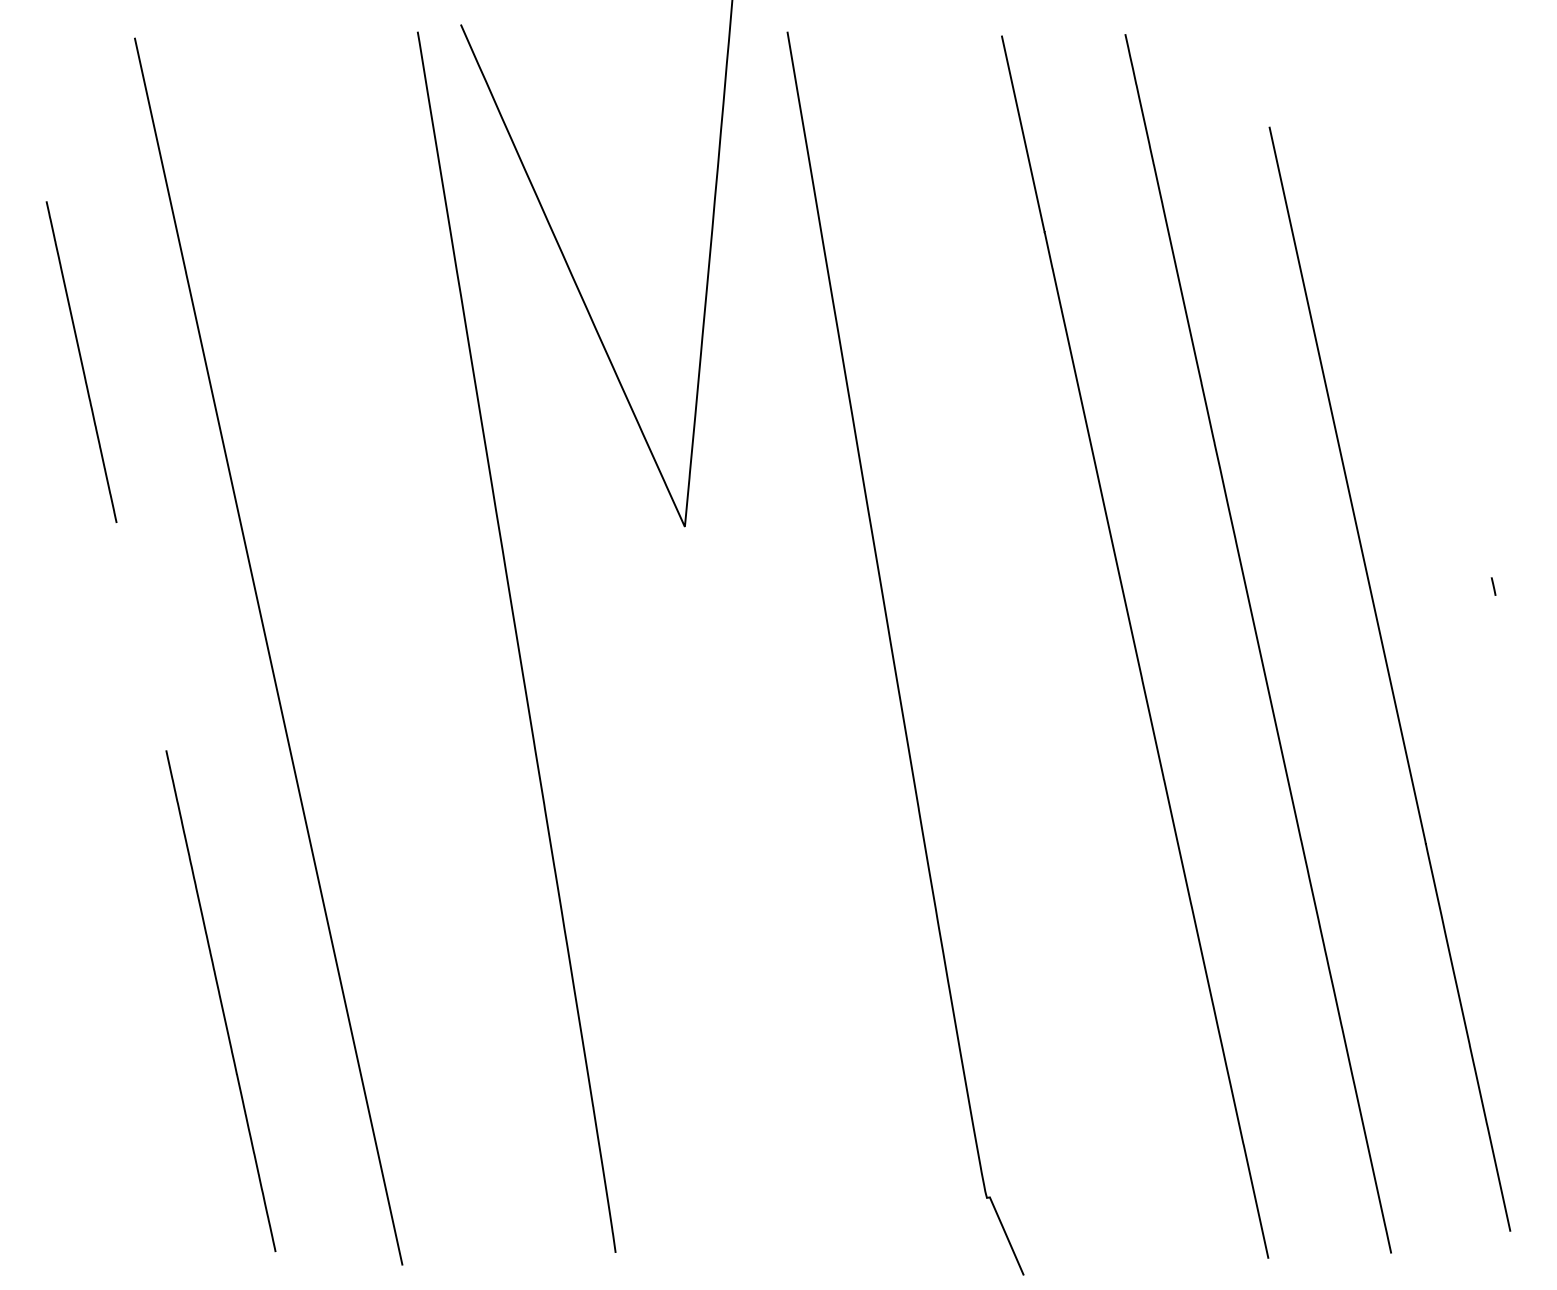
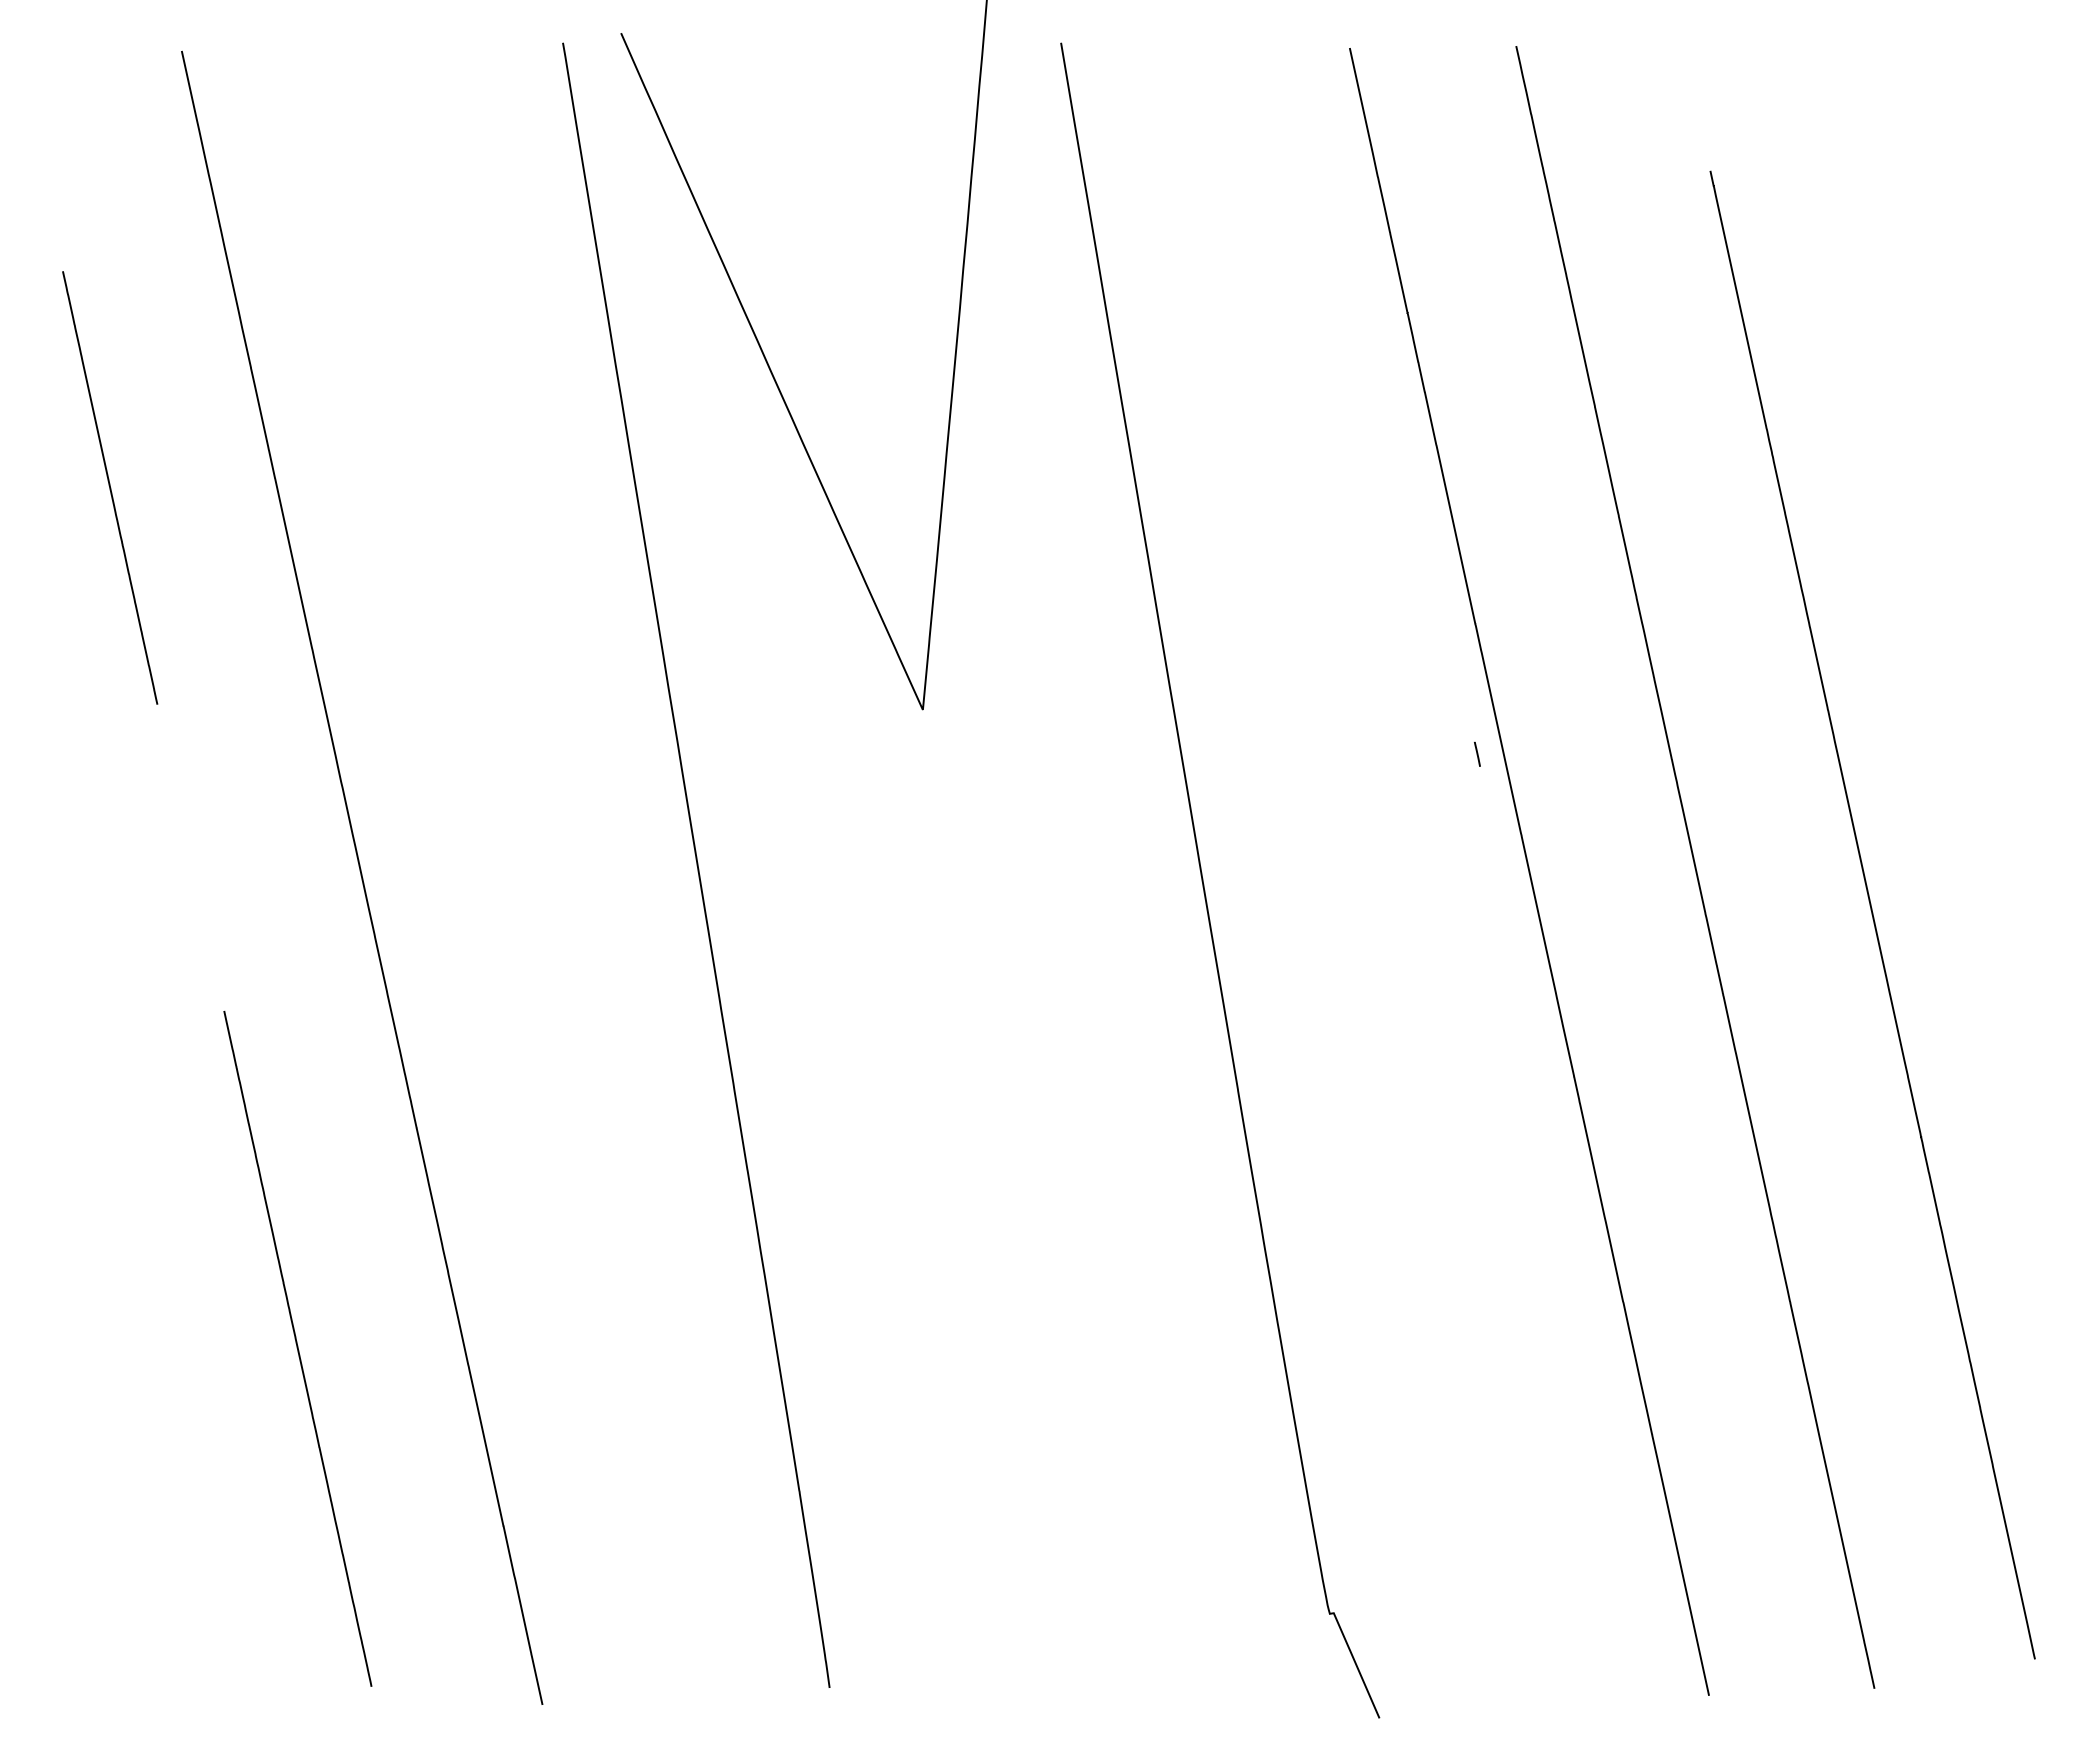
line: (1493, 585) -> (1477, 753), moved

